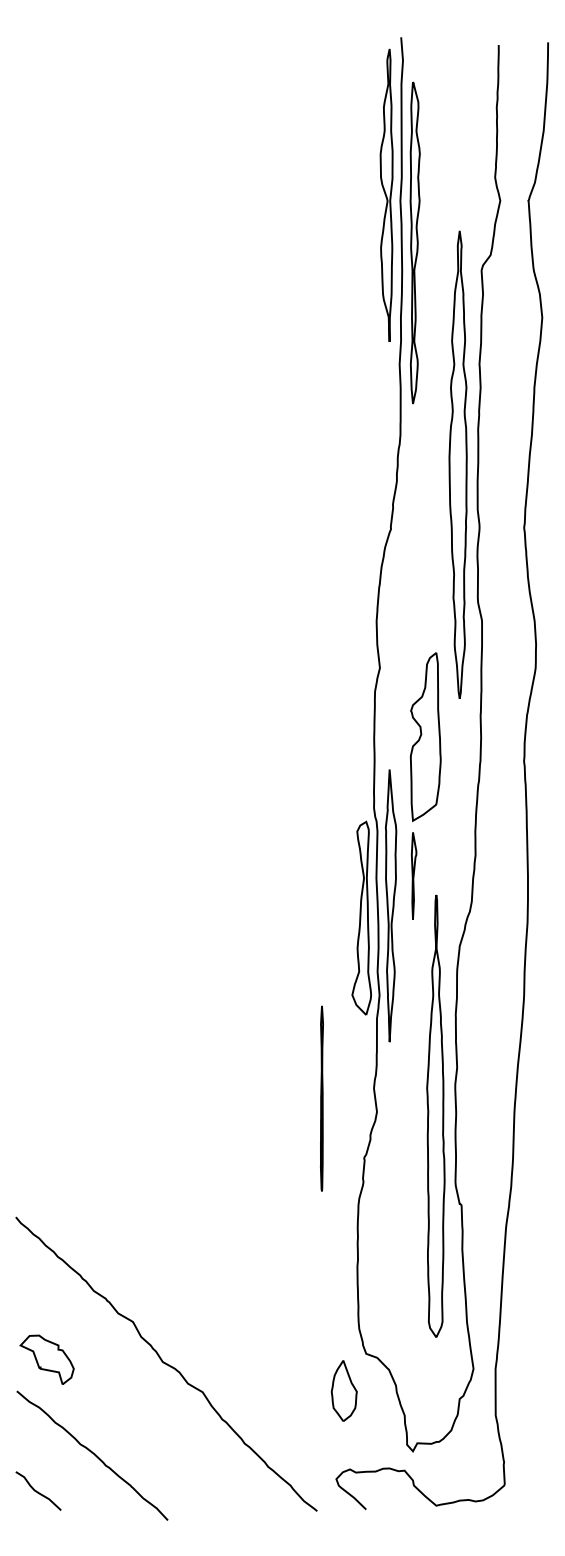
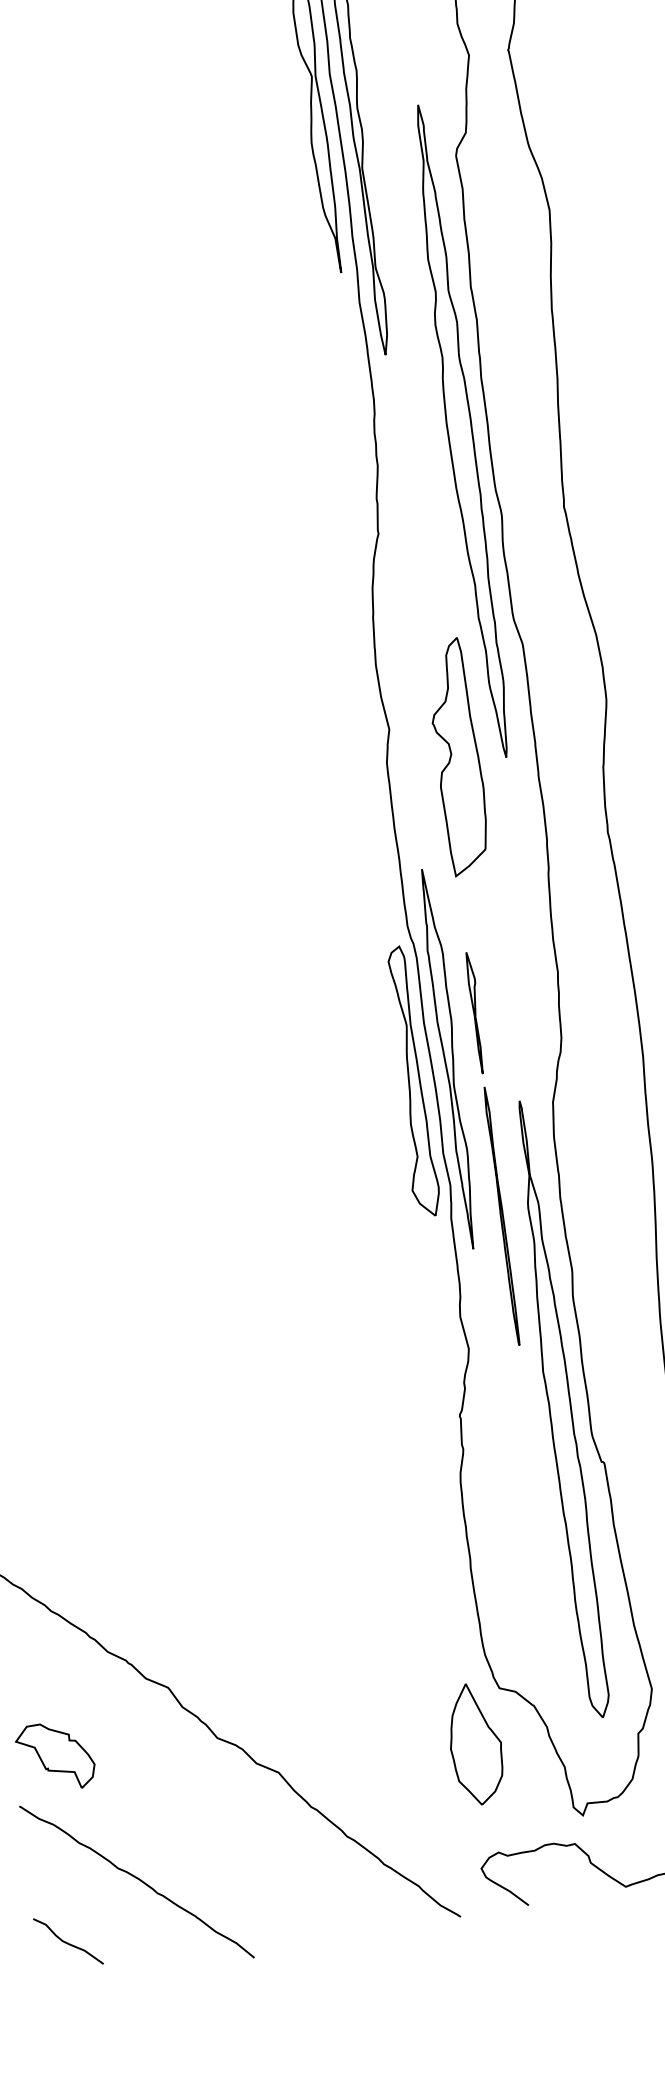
part: (425, 737) -> (457, 757), moved
line: (321, 1098) -> (501, 1216), moved
part: (435, 1115) -> (559, 1408), moved
part: (344, 1390) -> (476, 1743), size x1.43

